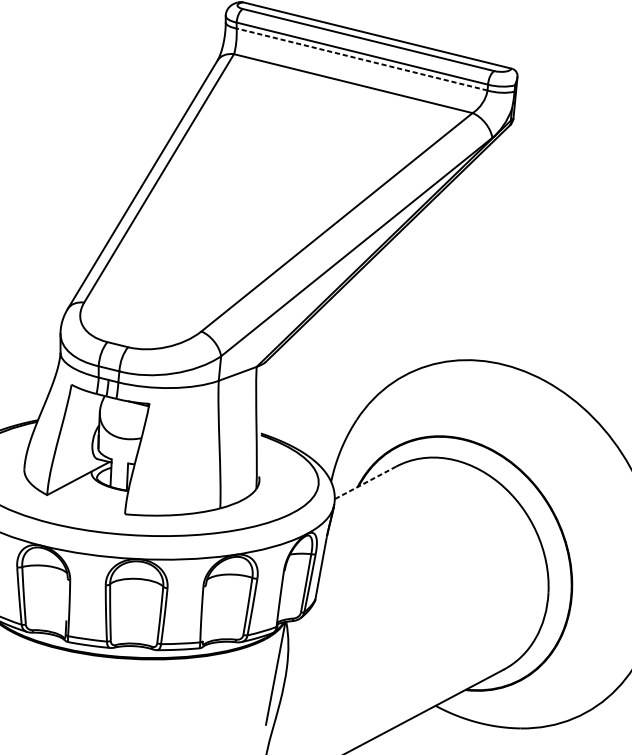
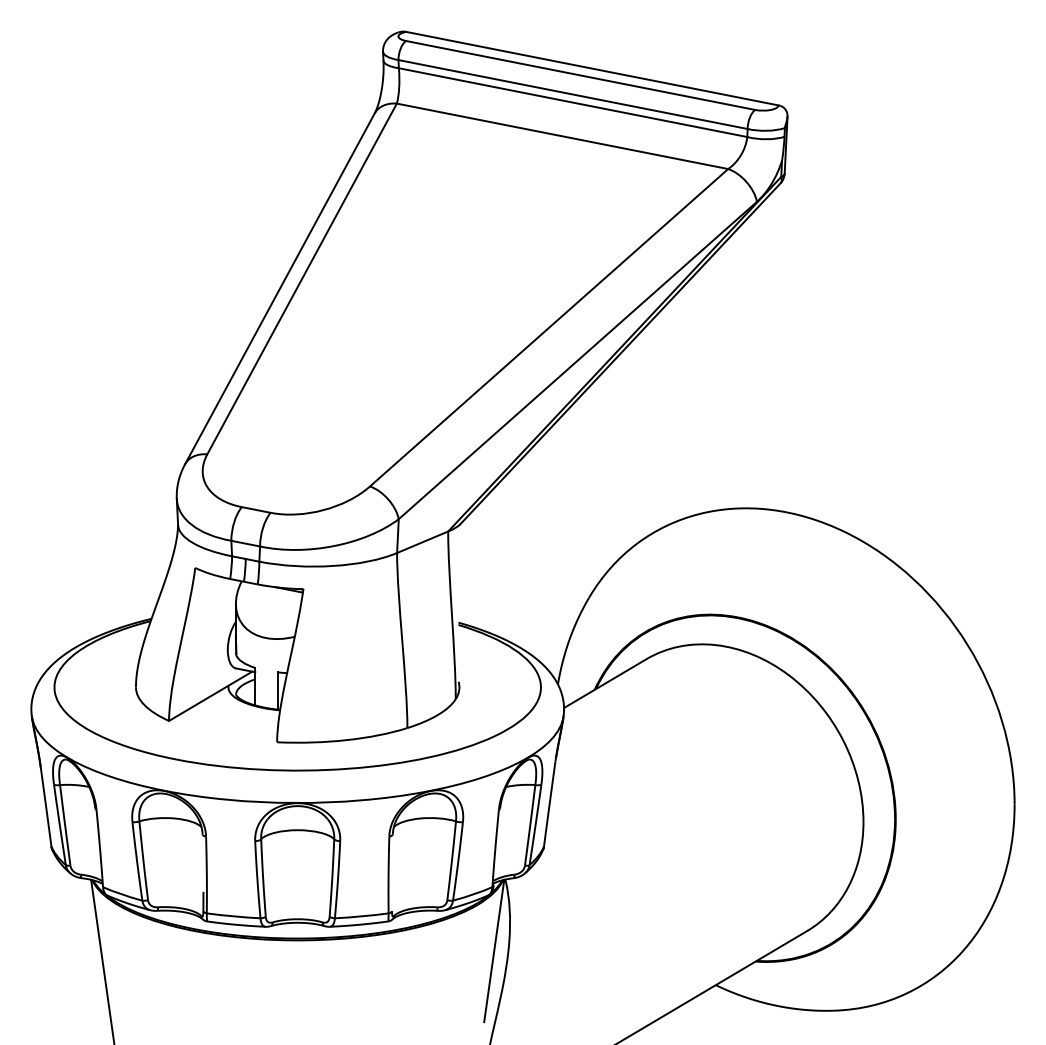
line: (362, 59) -> (573, 102), dashed -> solid
line: (365, 482) -> (605, 683), dashed -> solid

